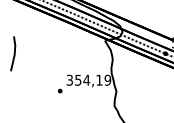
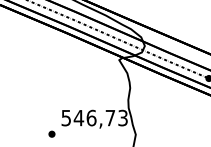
text: (89, 79) -> (95, 116), 354,19 -> 546,73

